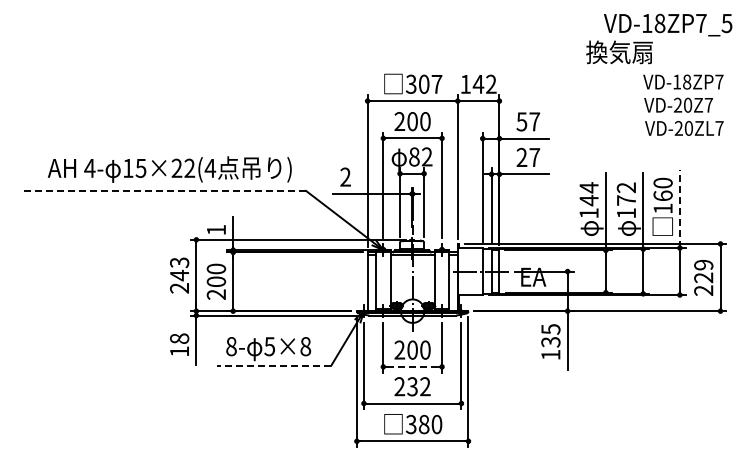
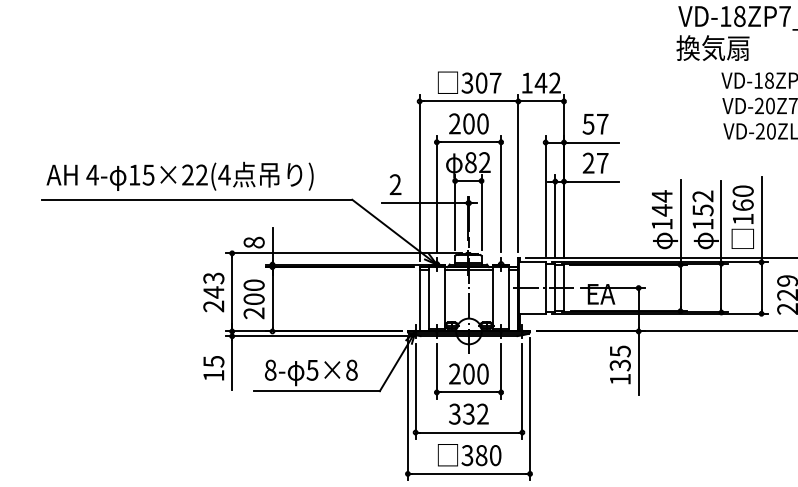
text: (619, 52) -> (712, 48), moved
text: (169, 169) -> (179, 176), moved
line: (164, 190) -> (197, 199), dashed -> solid
text: (626, 200) -> (703, 210), 172 -> 152
line: (679, 209) -> (761, 220), dashed -> solid
text: (216, 229) -> (254, 242), 1 -> 8
text: (179, 338) -> (213, 361), 18 -> 15
line: (273, 365) -> (316, 390), dashed -> solid
line: (412, 366) -> (468, 392), dashed -> solid
text: (399, 386) -> (454, 413), 232 -> 332

